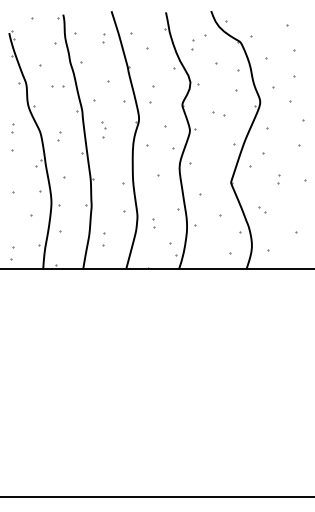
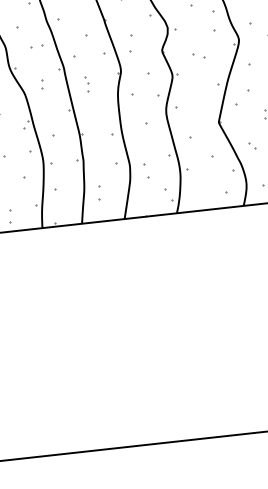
part: (59, 136) -> (42, 84), moved
part: (153, 223) -> (146, 171), size x1.6

